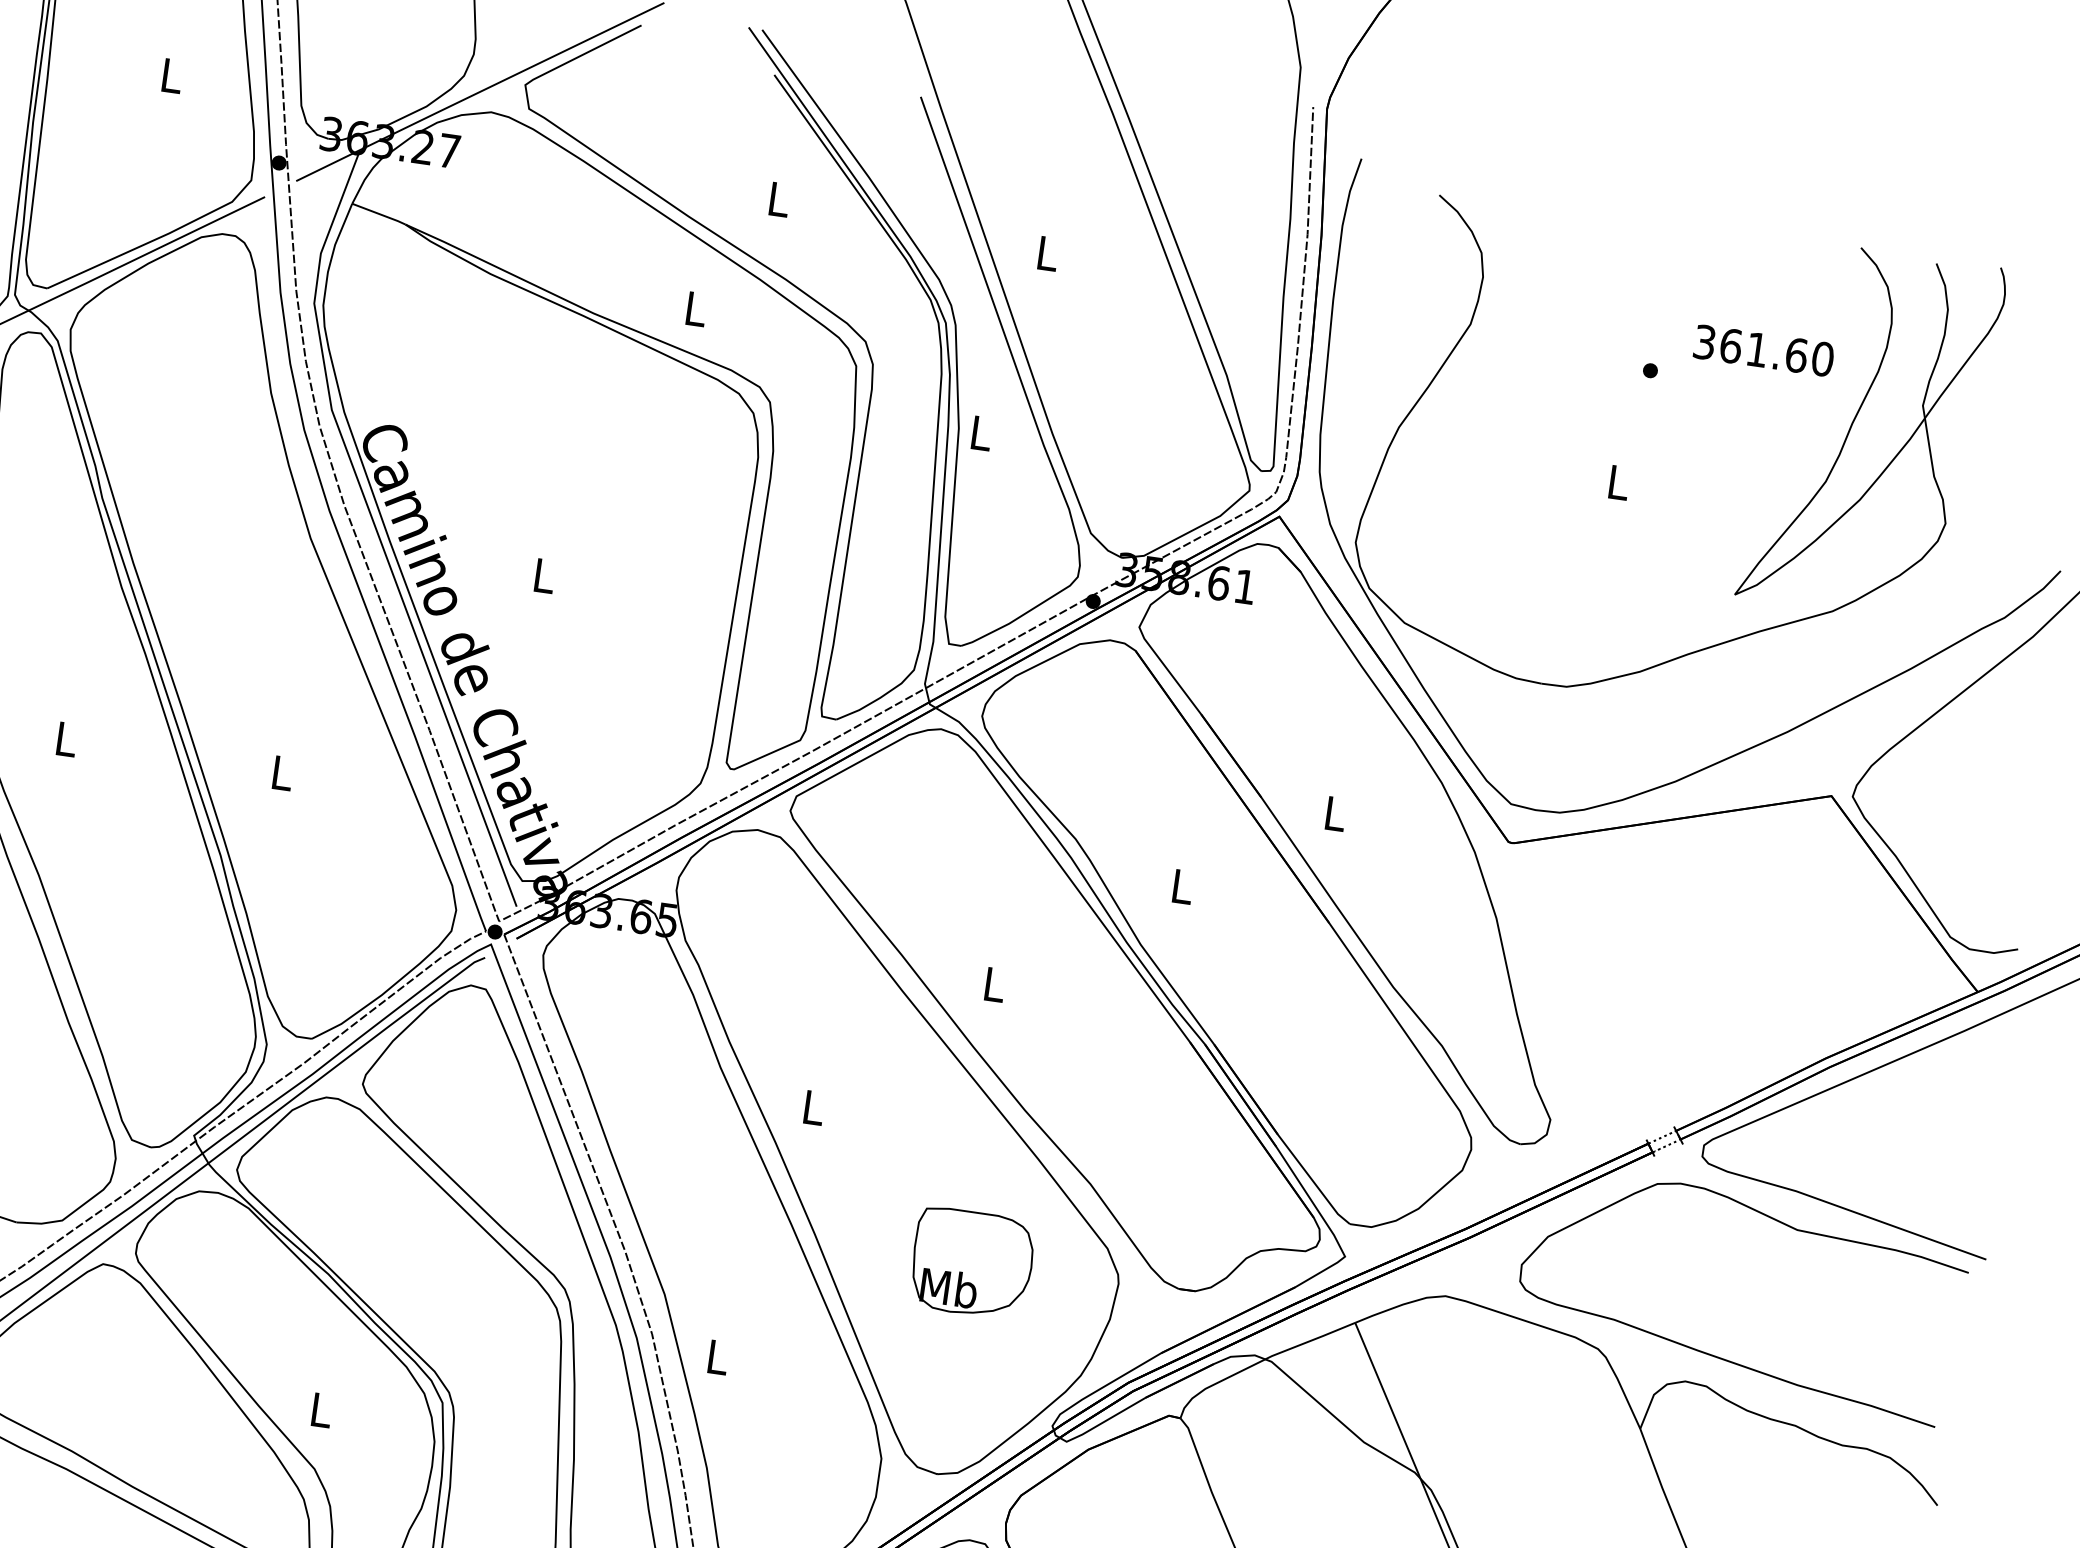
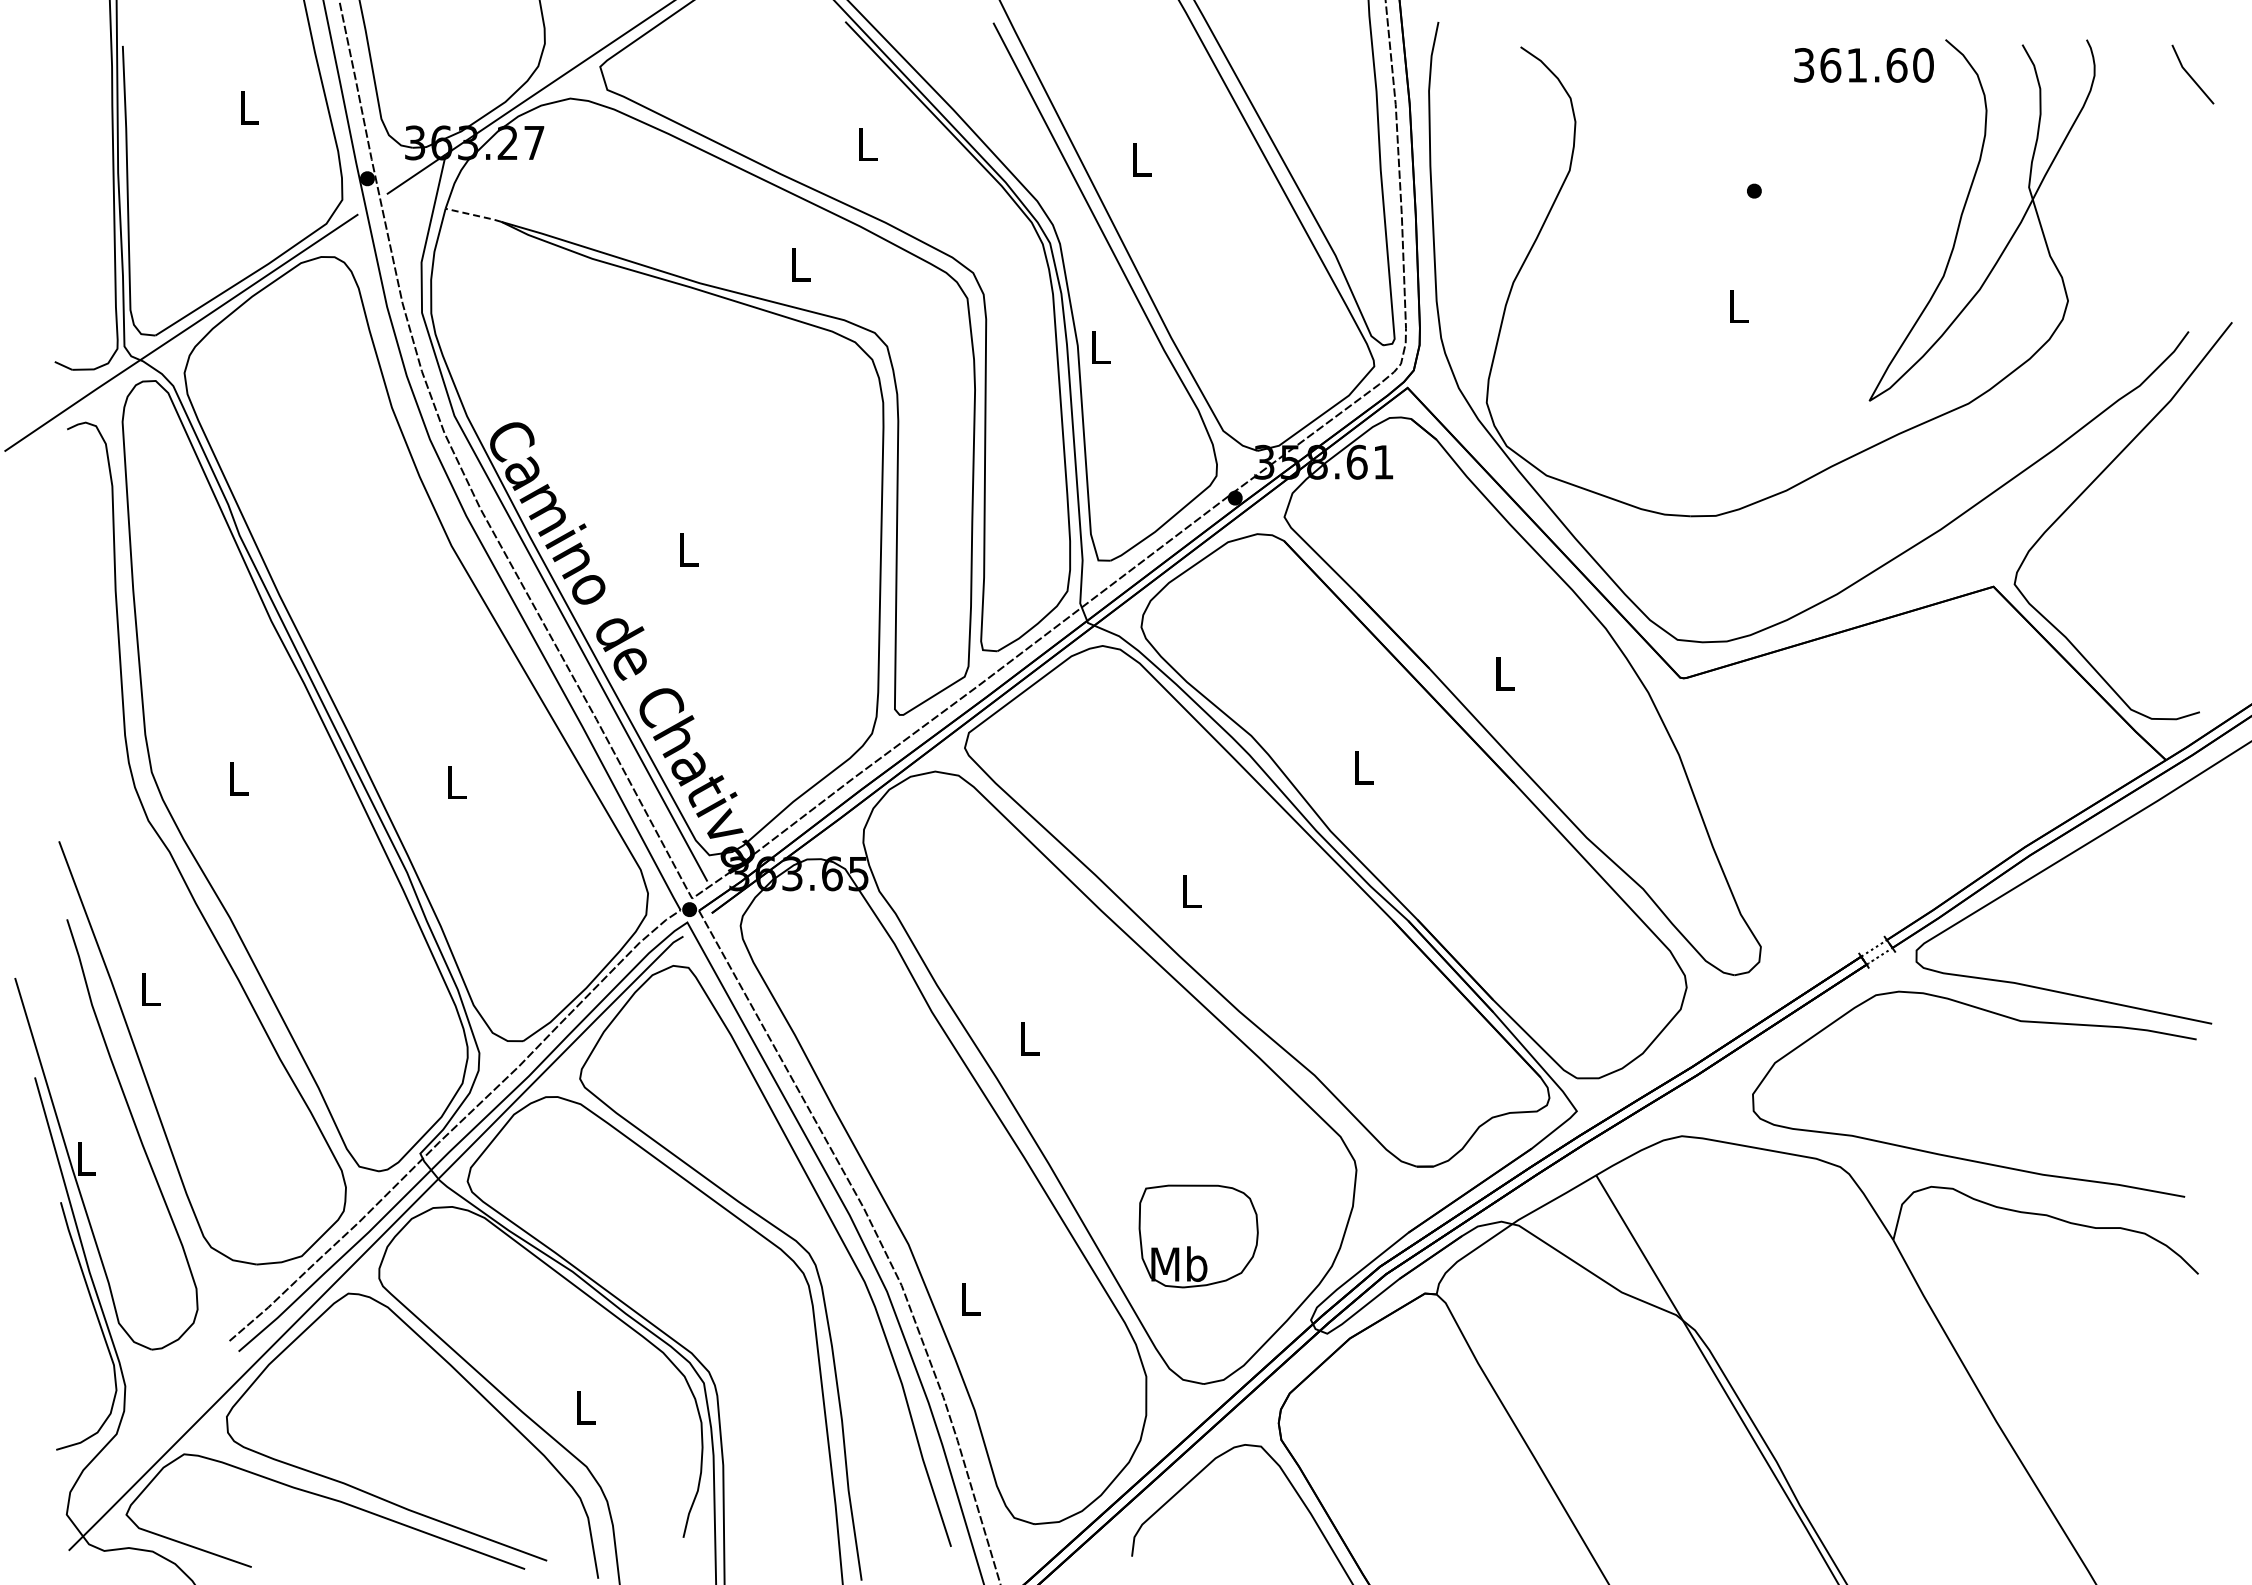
line: (378, 214) -> (473, 215), solid -> dashed
text: (1763, 350) -> (1863, 65), moved
part: (972, 1263) -> (1198, 1236), moved

